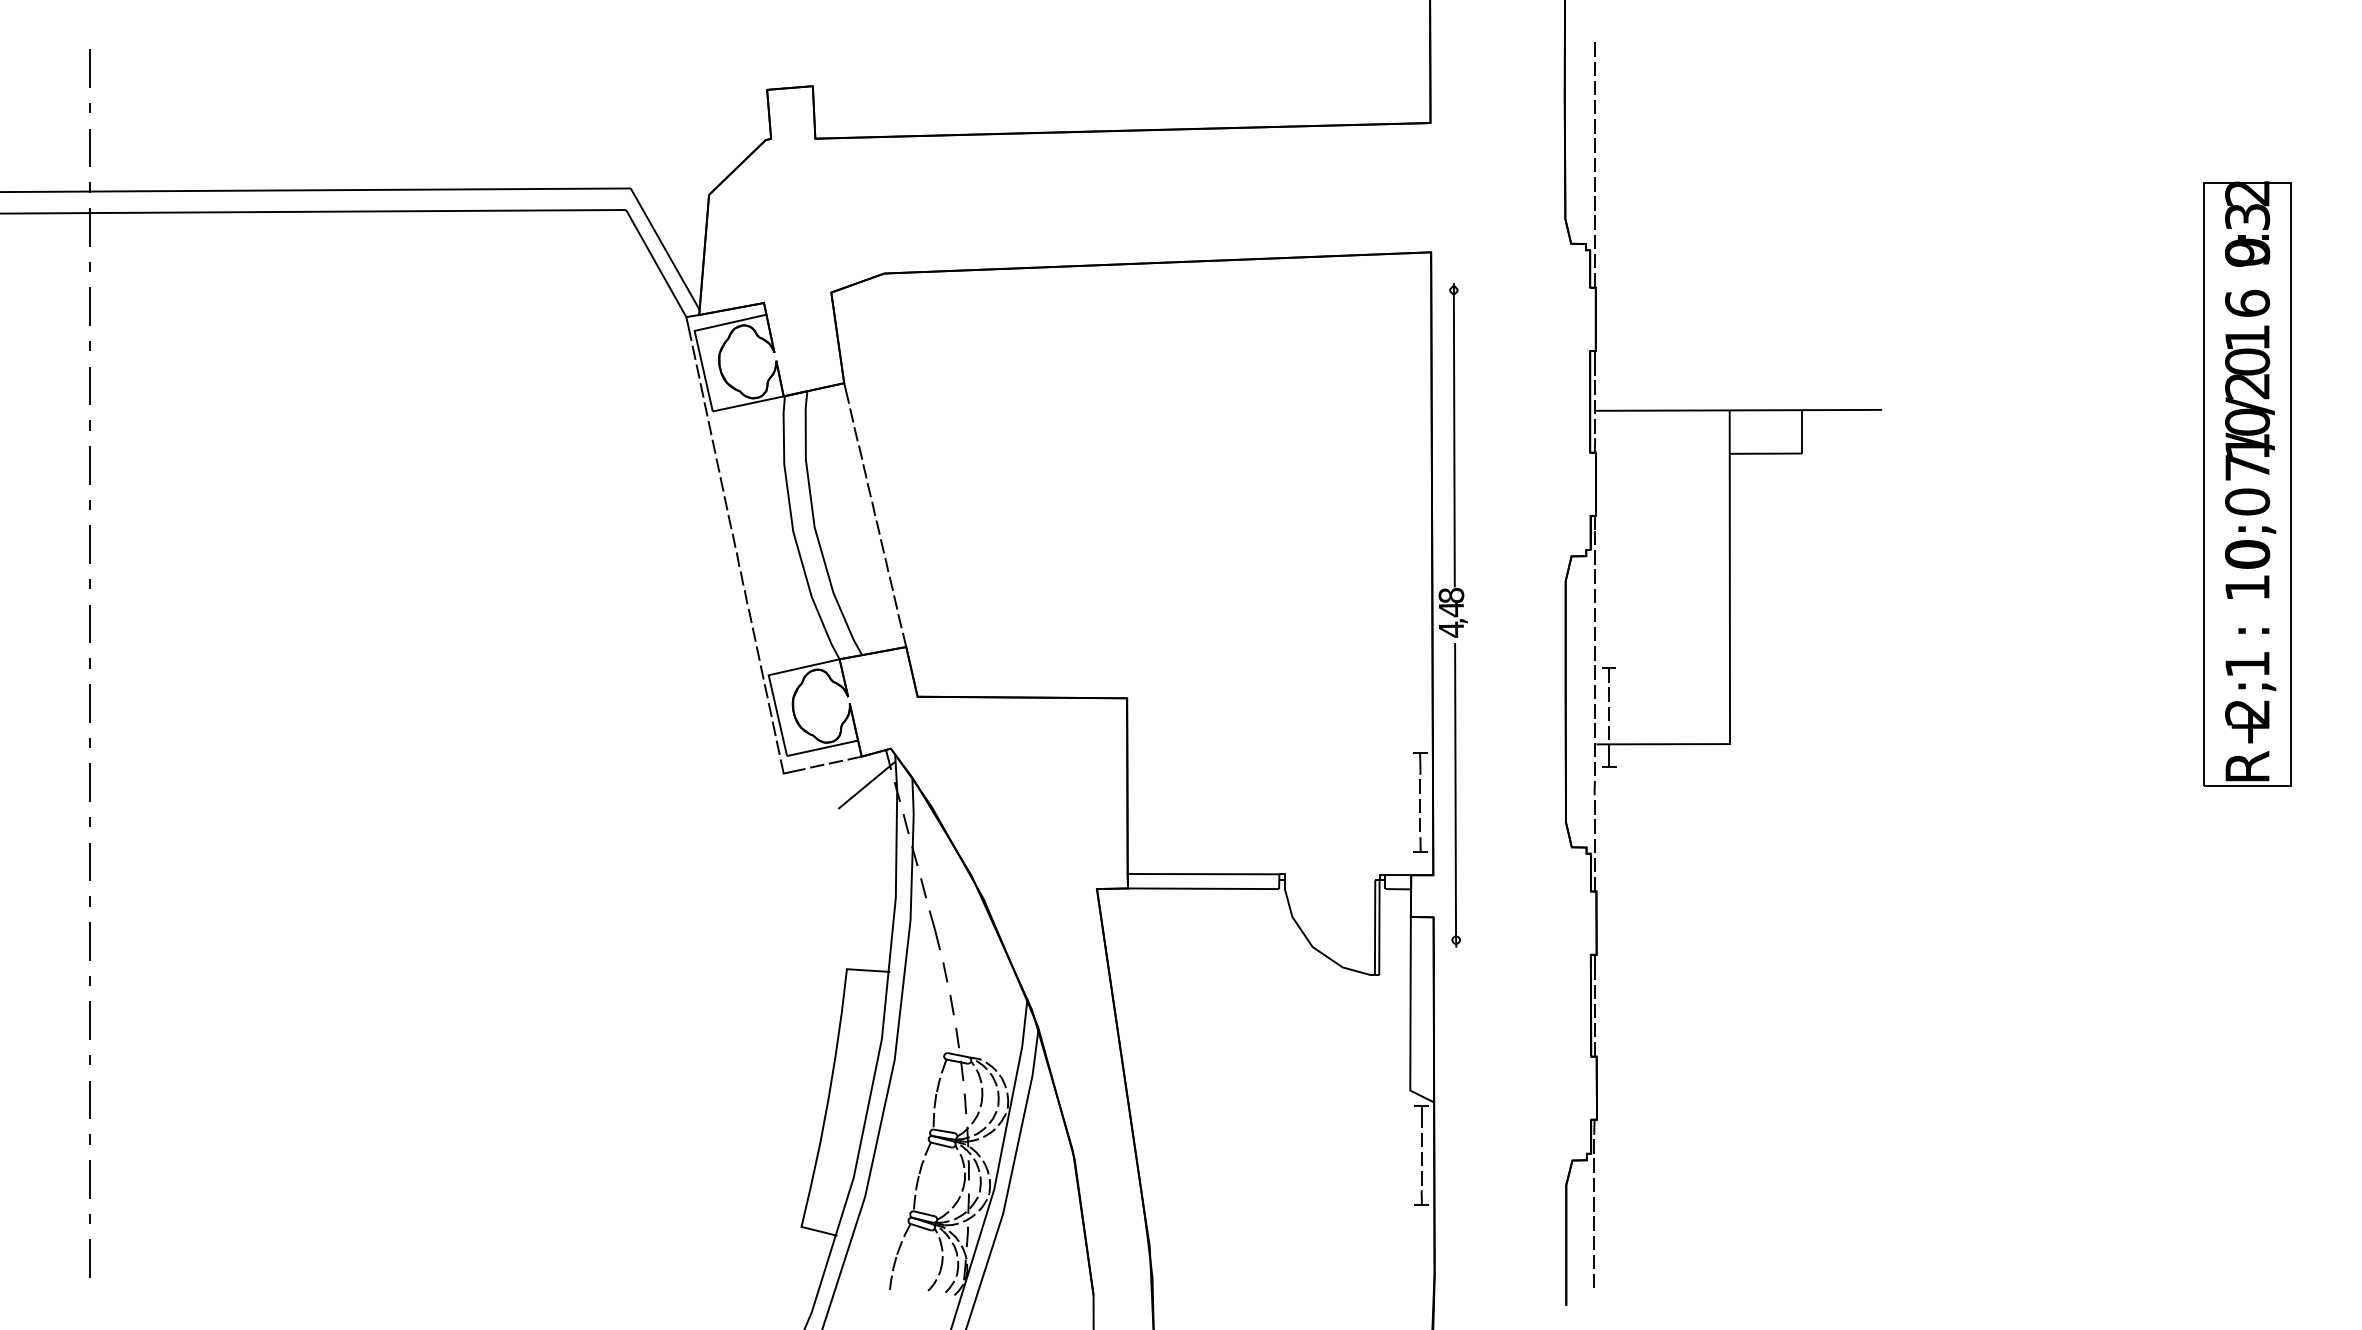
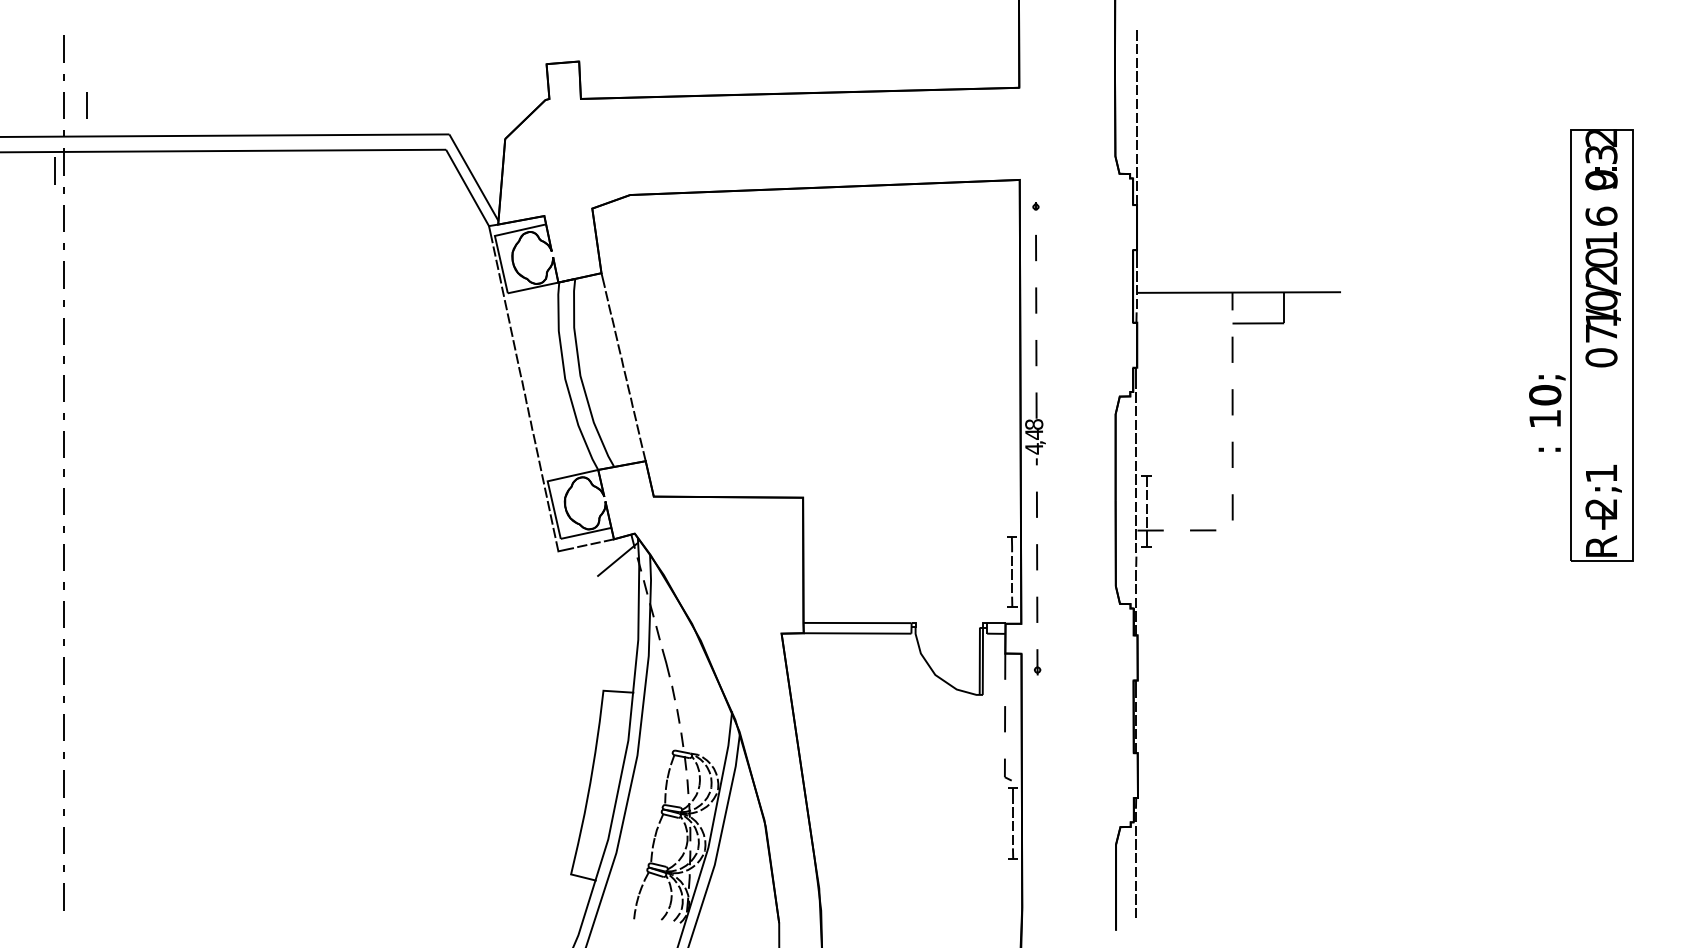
line: (121, 147) -> (86, 105), added
line: (77, 239) -> (55, 170), added
line: (1454, 440) -> (1036, 314), solid -> dashed
text: (2250, 579) -> (1547, 413), moved
line: (1729, 644) -> (1232, 459), solid -> dashed
line: (1455, 795) -> (1037, 566), solid -> dashed
line: (1410, 1017) -> (1005, 725), solid -> dashed

